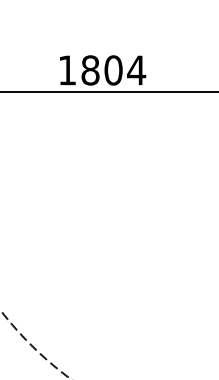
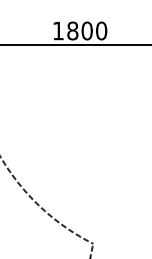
text: (136, 69) -> (101, 30), 1804 -> 1800

